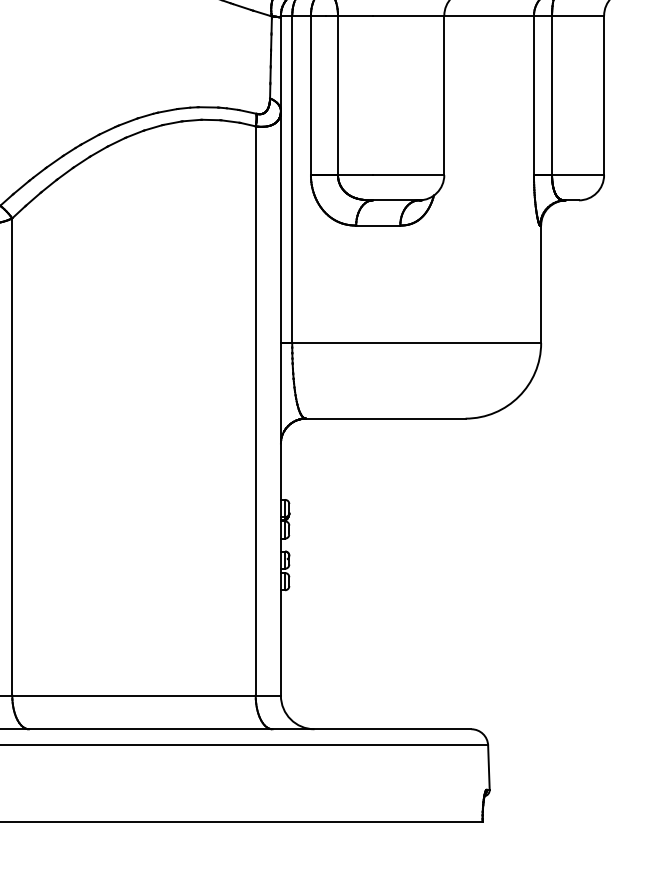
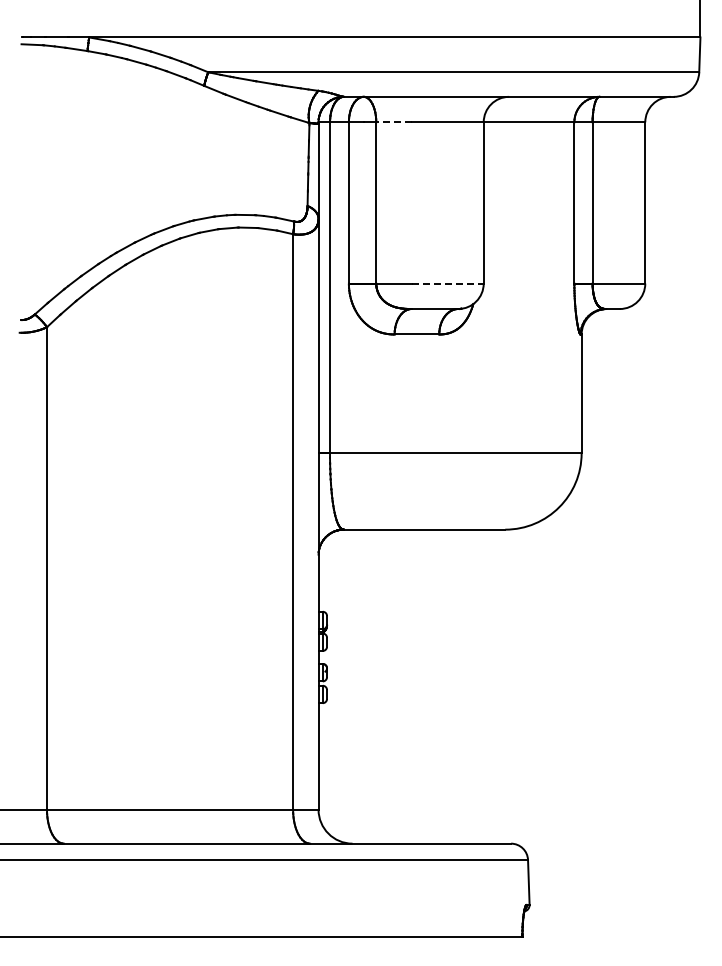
line: (355, 15) -> (393, 122), solid -> dashed
line: (409, 175) -> (448, 283), solid -> dashed

